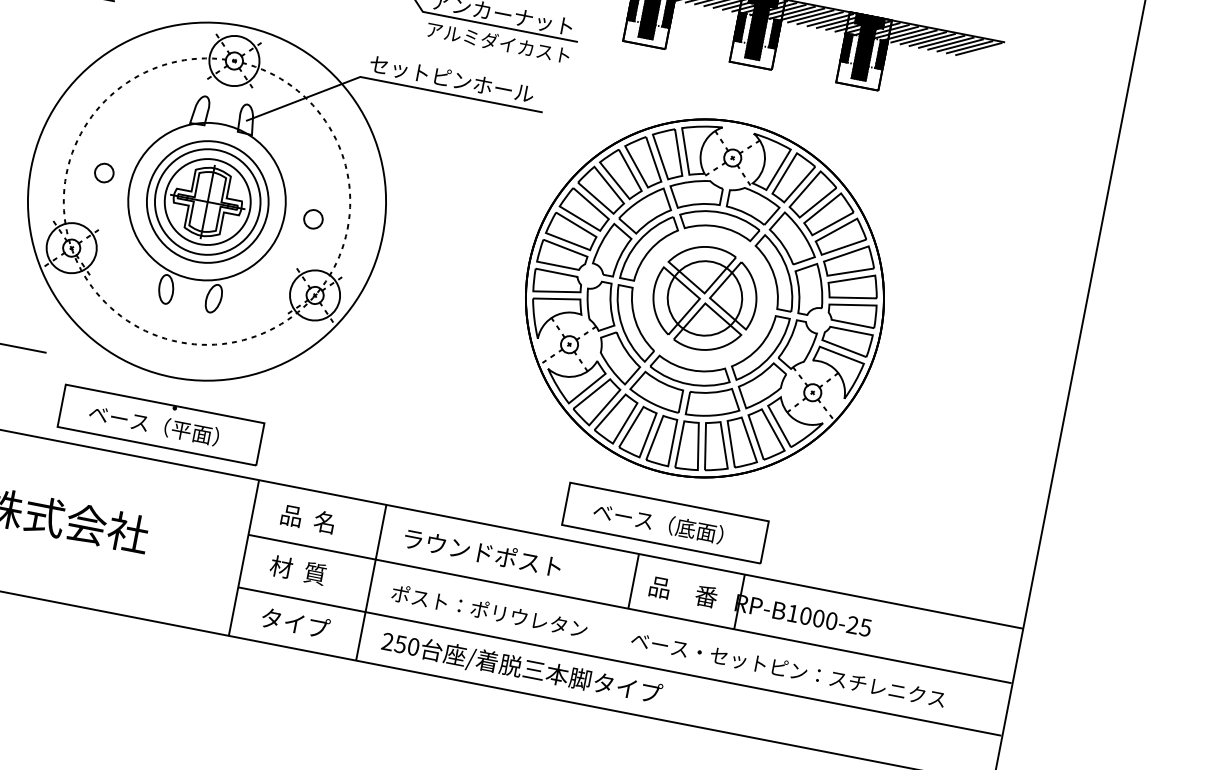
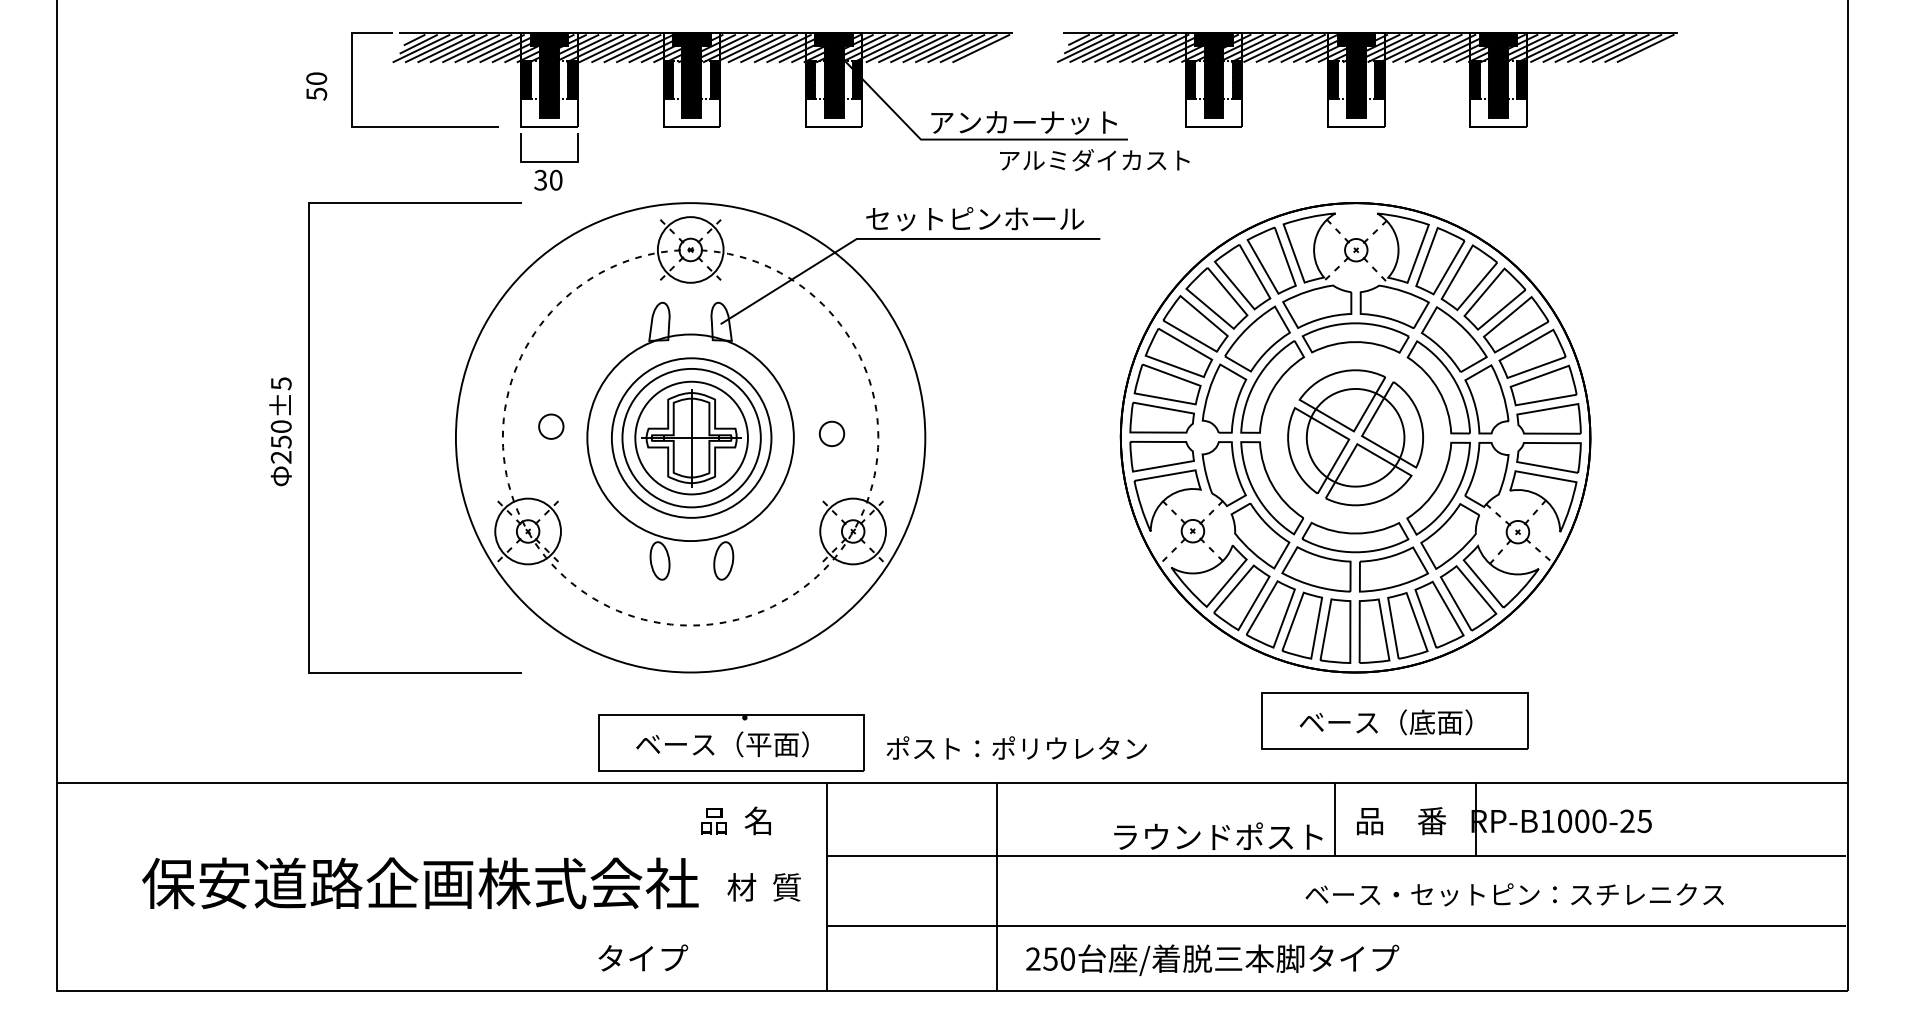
text: (498, 42) -> (1094, 160), moved
part: (161, 424) -> (731, 742), moved
text: (307, 518) -> (735, 820), moved
part: (665, 522) -> (1394, 720), moved
text: (483, 551) -> (1218, 835), moved
text: (297, 570) -> (763, 887), moved
text: (489, 610) -> (1016, 747), moved
text: (296, 622) -> (643, 957), moved
text: (788, 669) -> (1514, 894), moved

